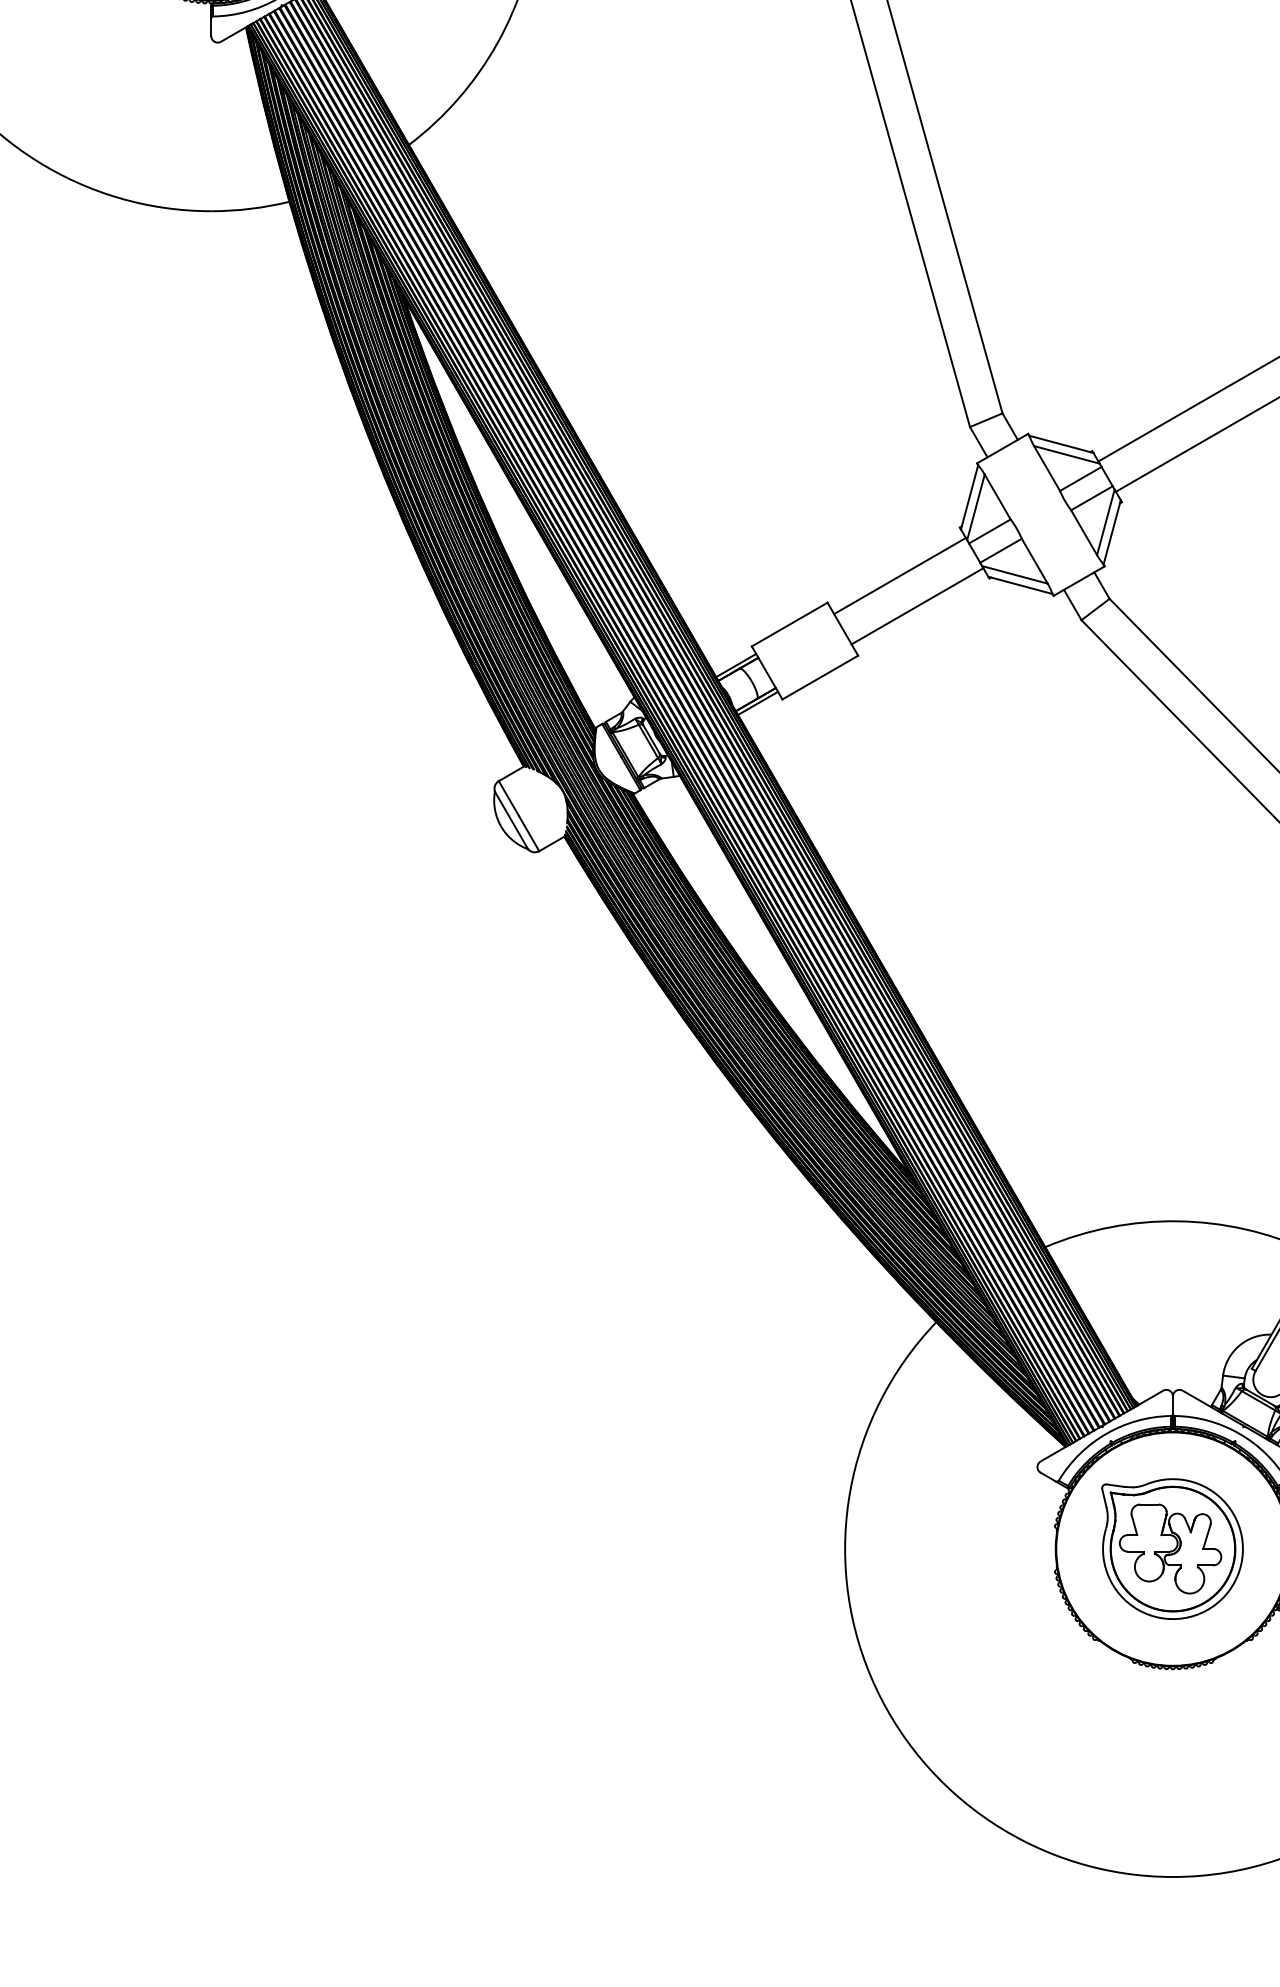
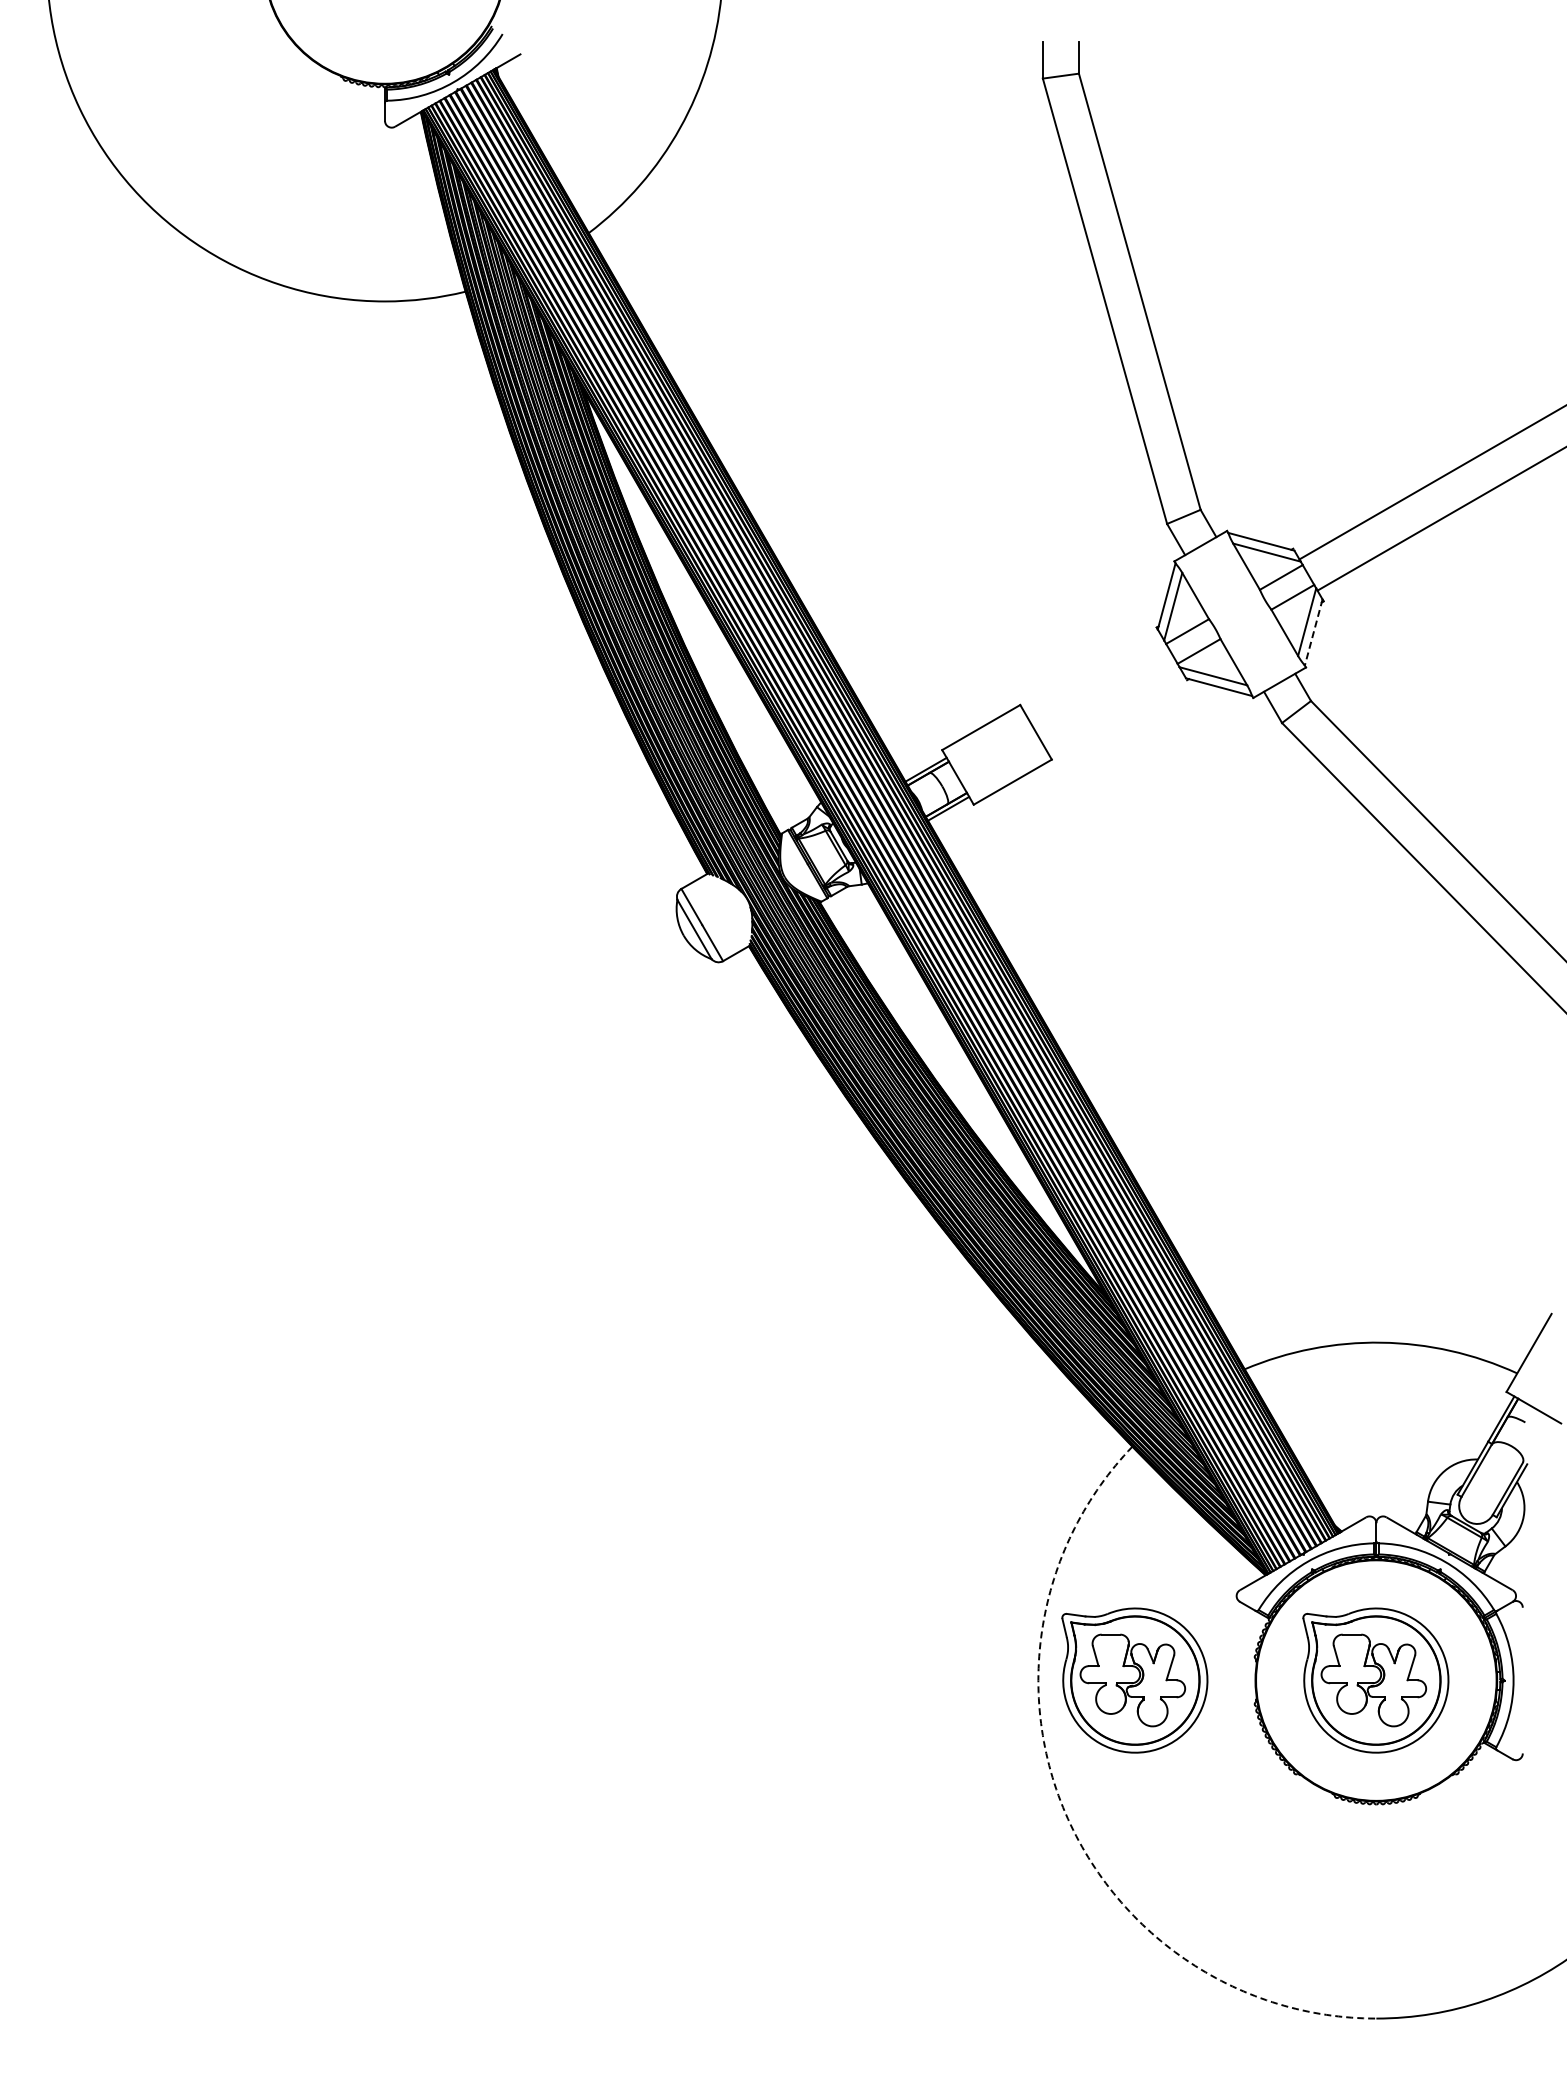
line: (1112, 533) -> (1313, 633), solid -> dashed
line: (899, 576) -> (1094, 677), removed
line: (917, 606) -> (1112, 708), removed
part: (938, 1549) -> (1134, 1680), added
arc: (871, 1678) -> (1065, 1813), solid -> dashed

